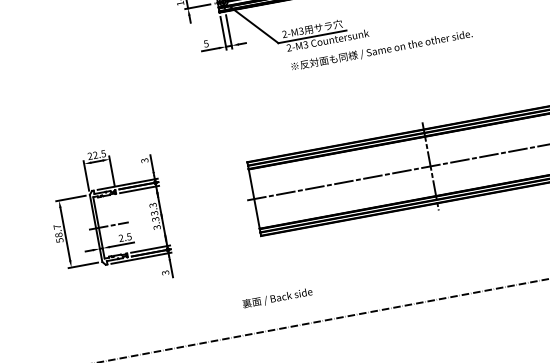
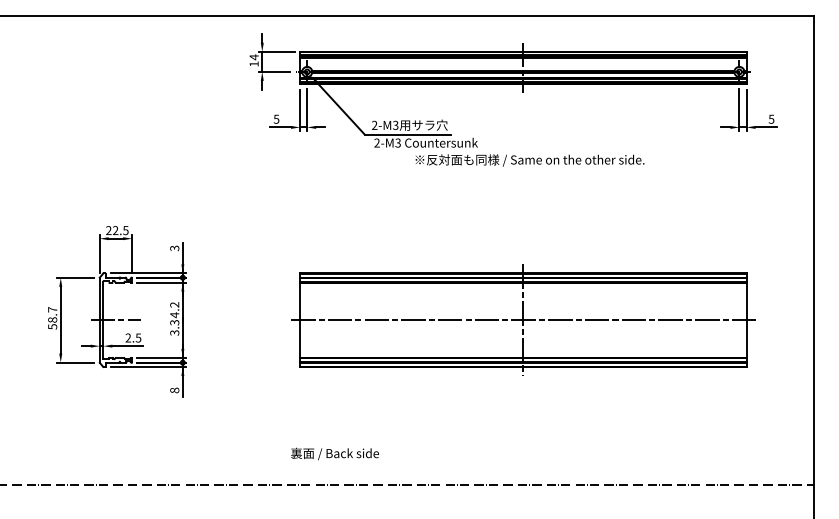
text: (381, 50) -> (529, 160), moved
text: (153, 209) -> (174, 310), 3.3 -> 4.2
text: (165, 272) -> (174, 390), 3 -> 8
text: (277, 298) -> (334, 453), moved

